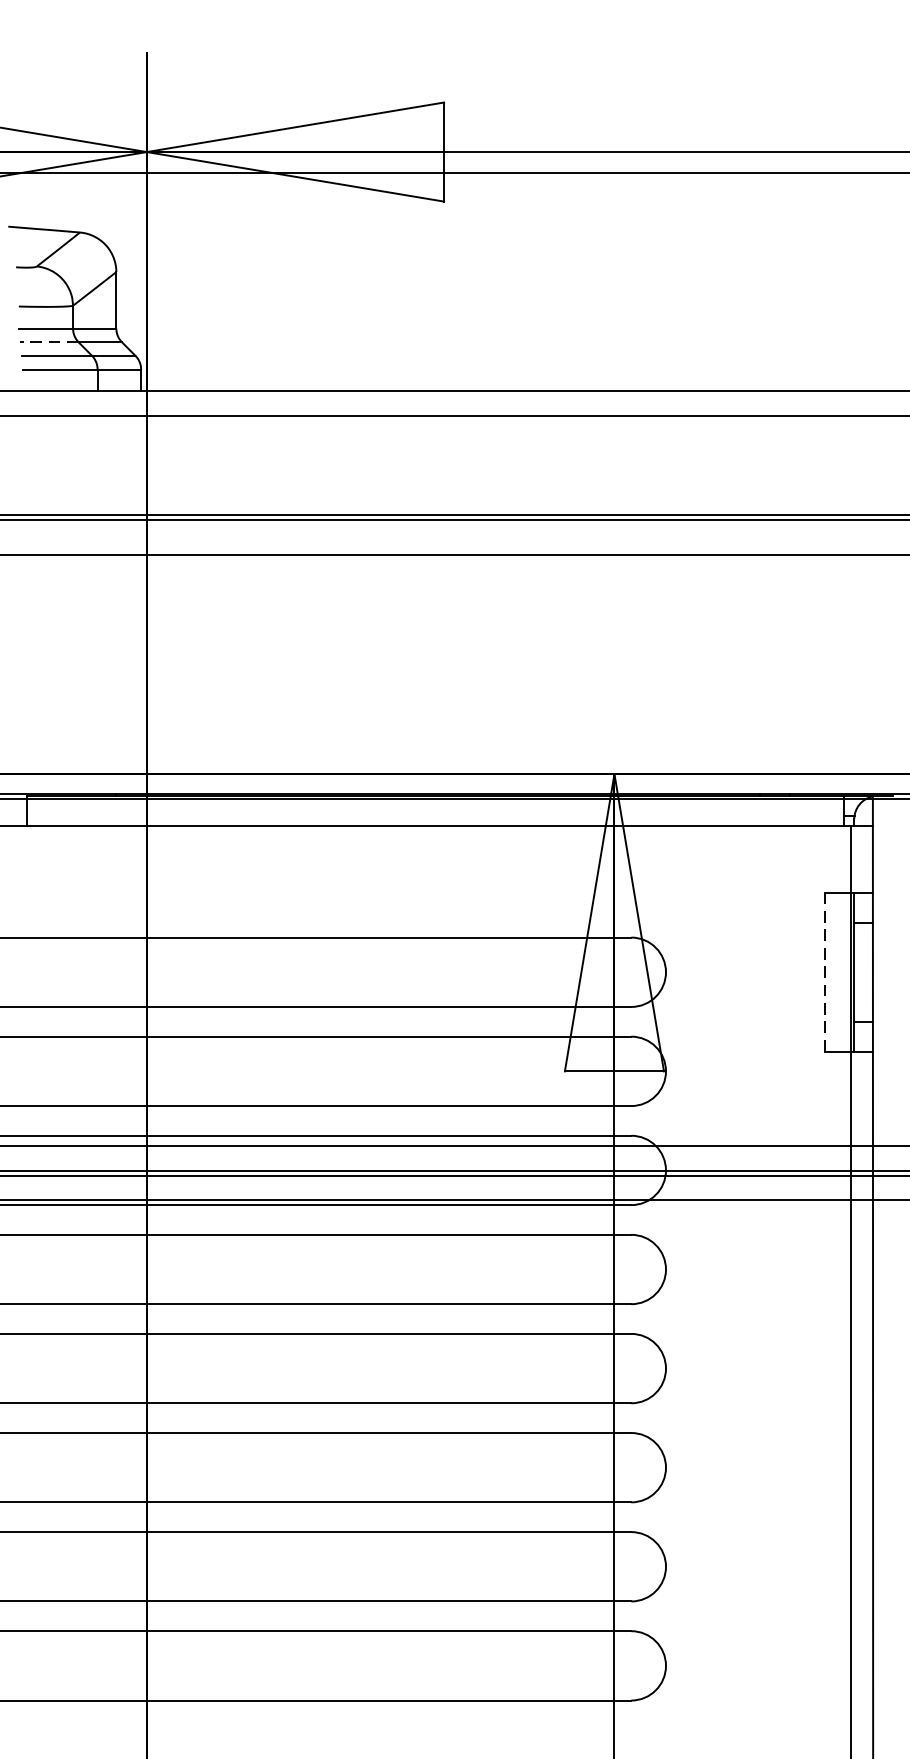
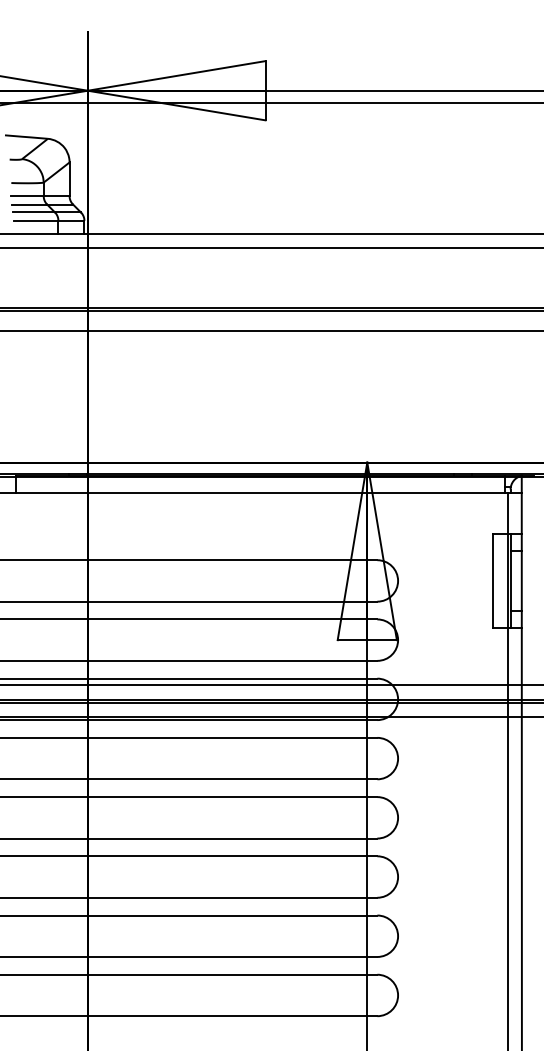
line: (49, 342) -> (29, 204), dashed -> solid
line: (823, 971) -> (492, 580), dashed -> solid

